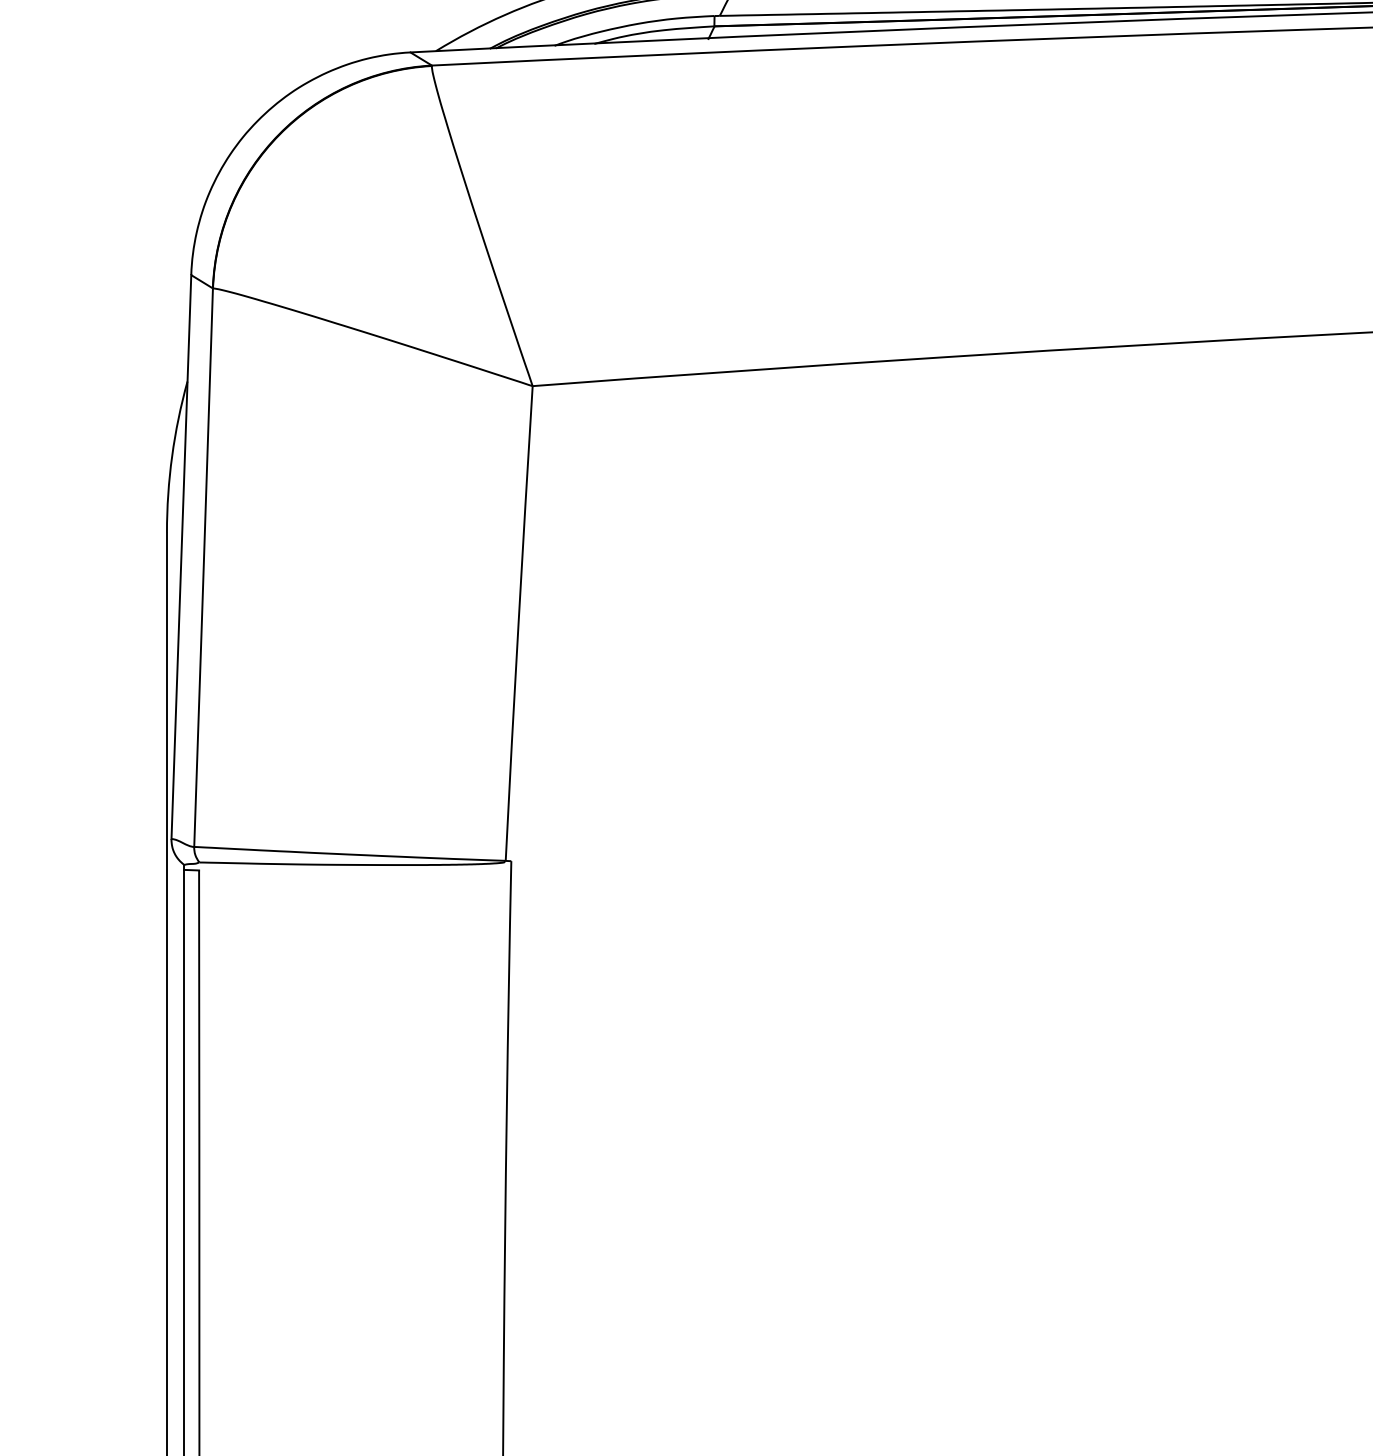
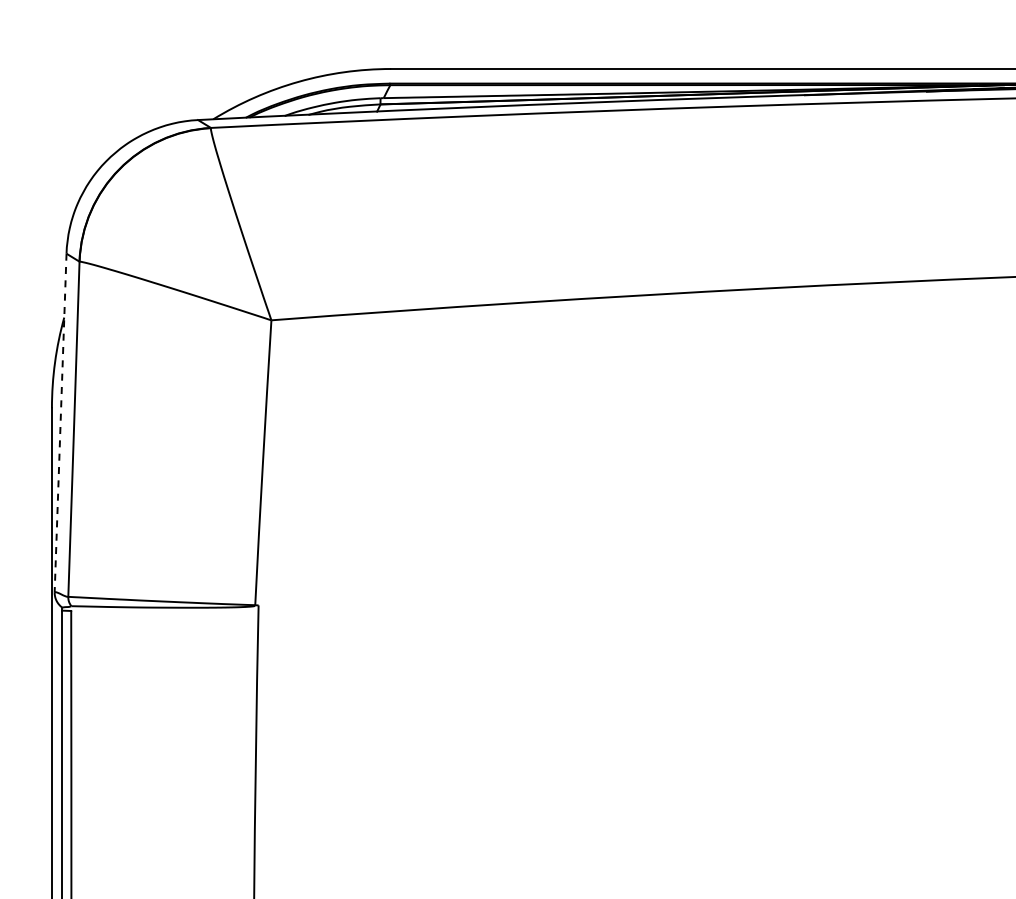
line: (181, 558) -> (60, 423), solid -> dashed

